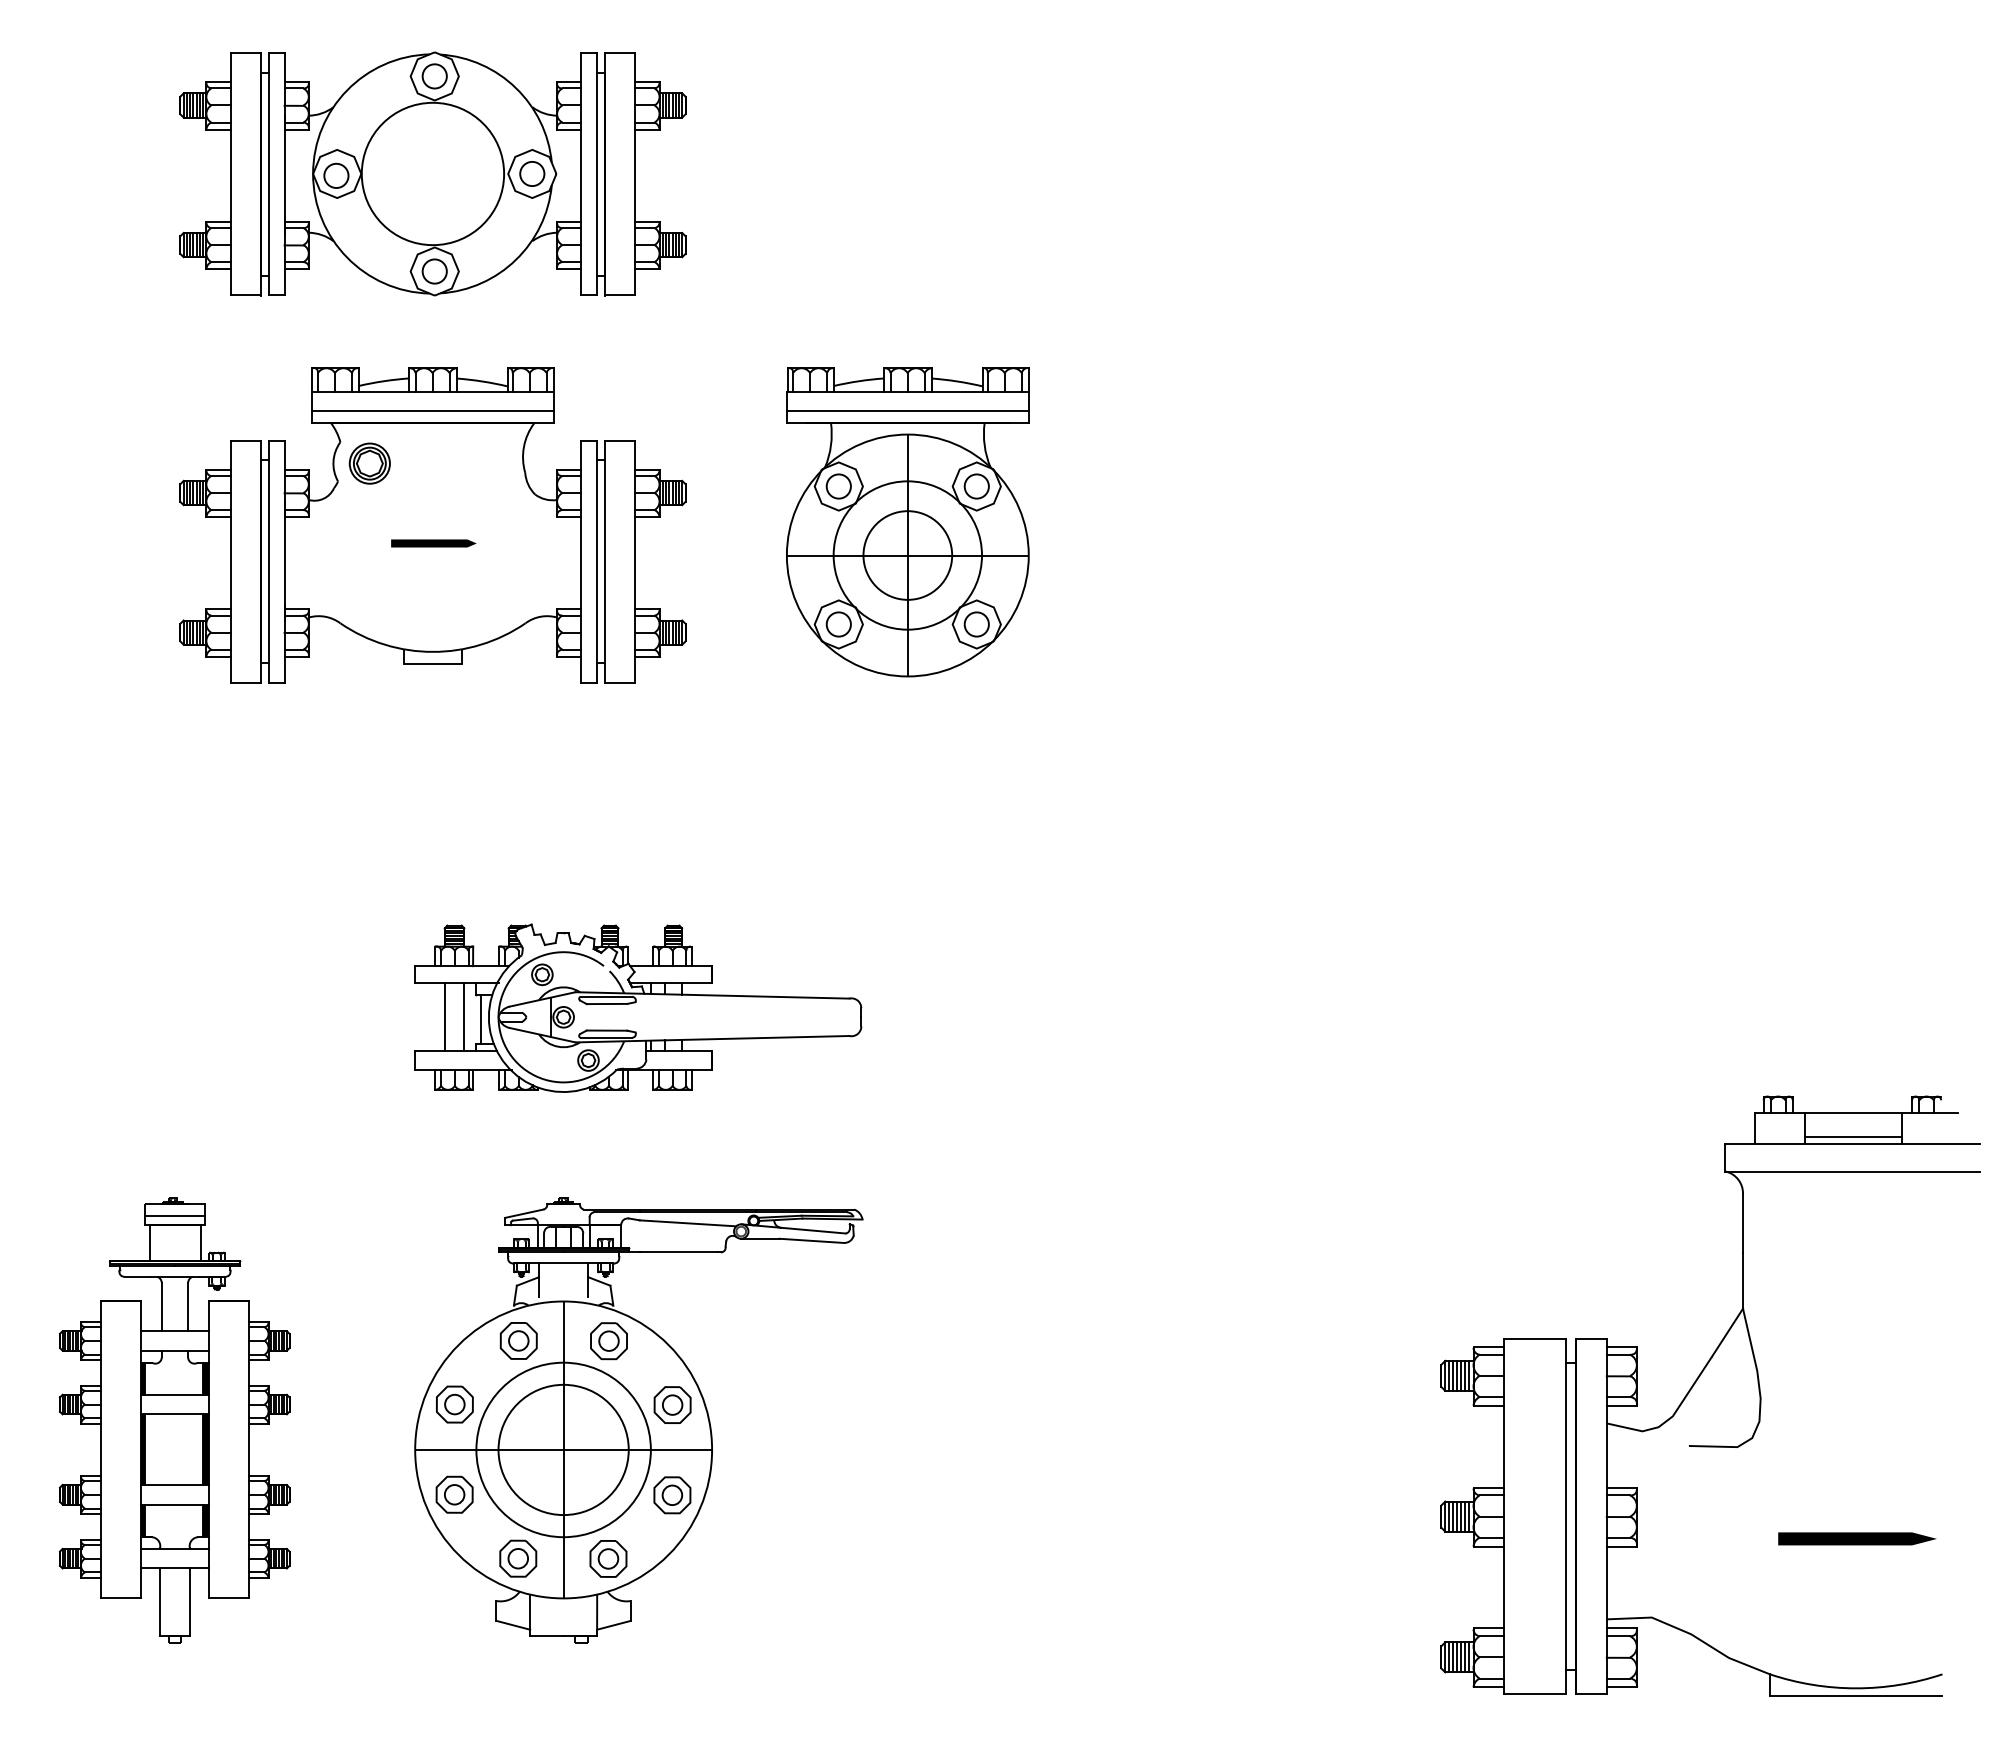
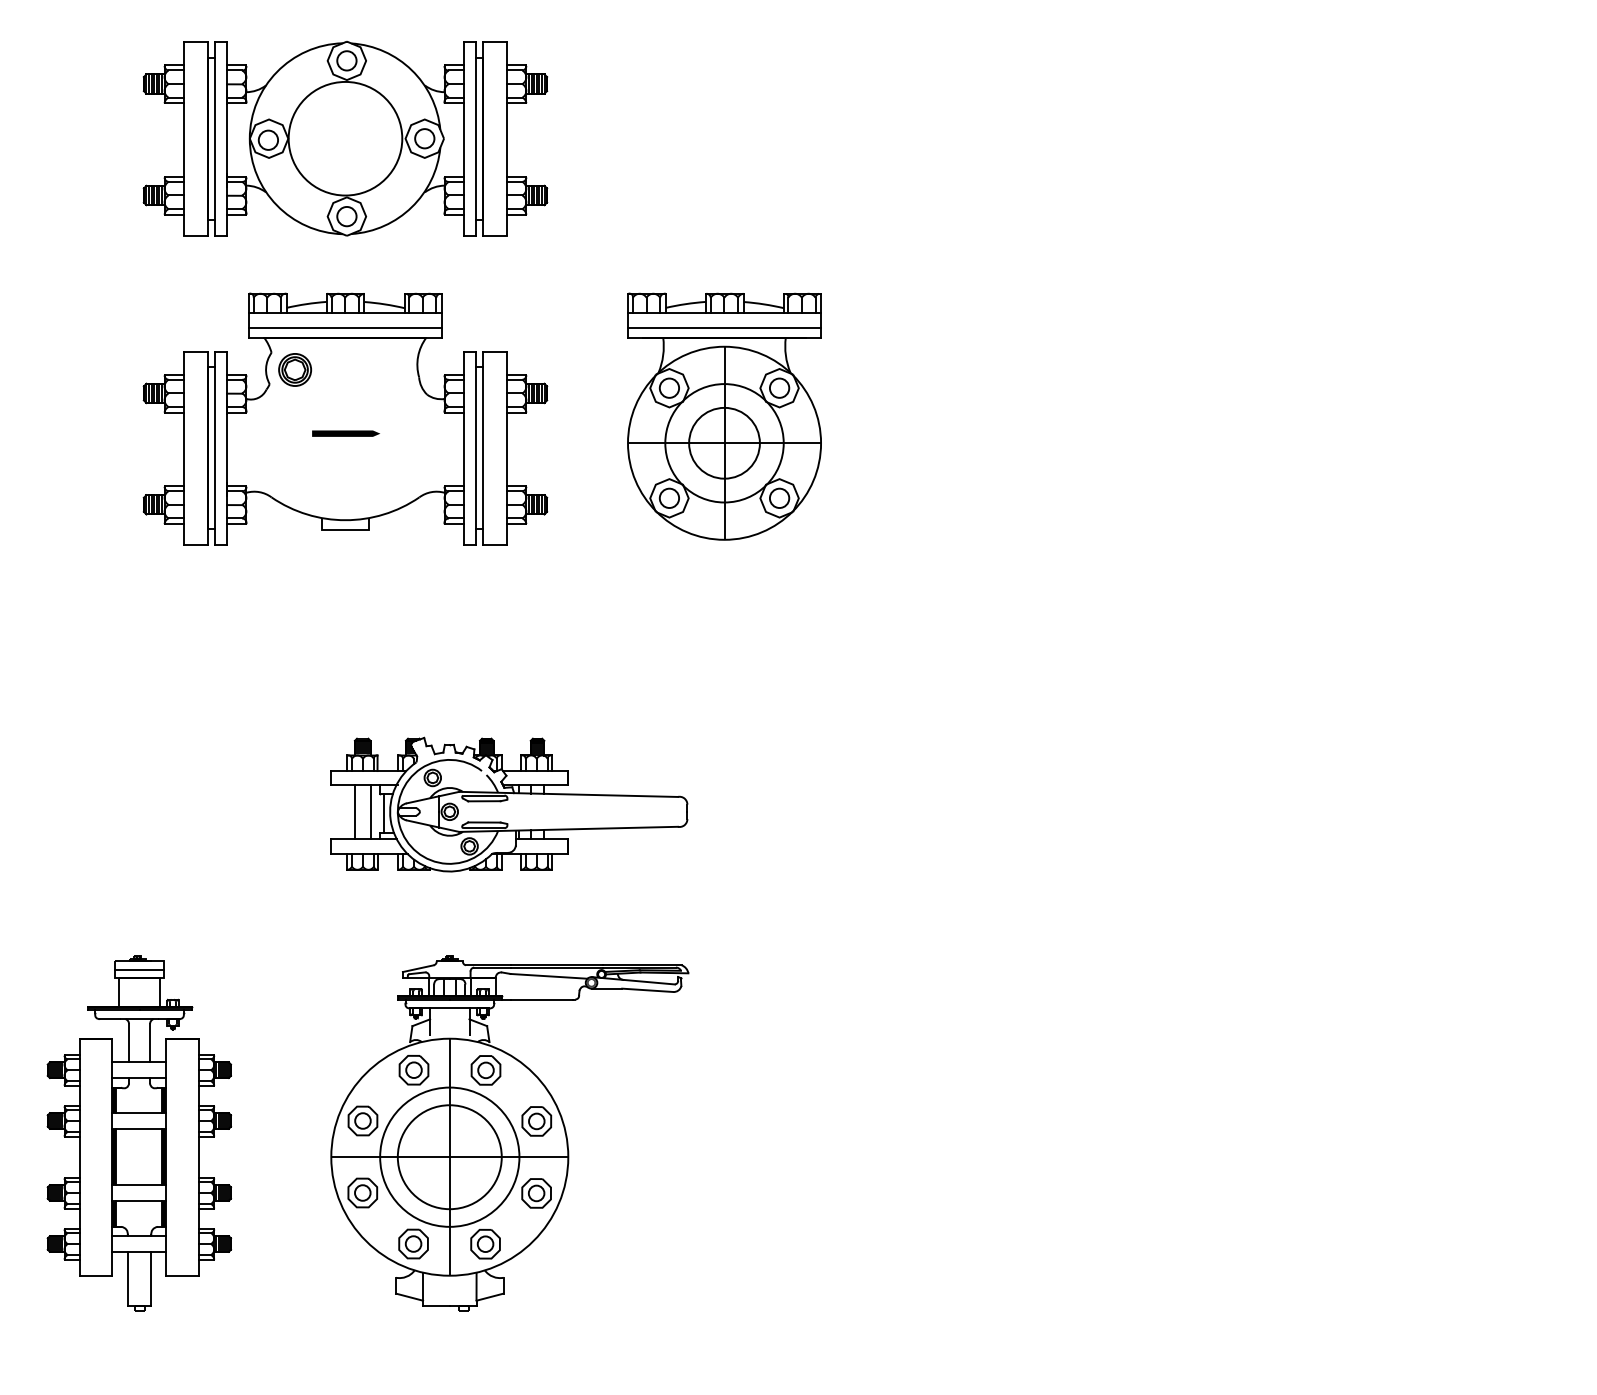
part: (1694, 1385) -> (1352, 1105), removed

